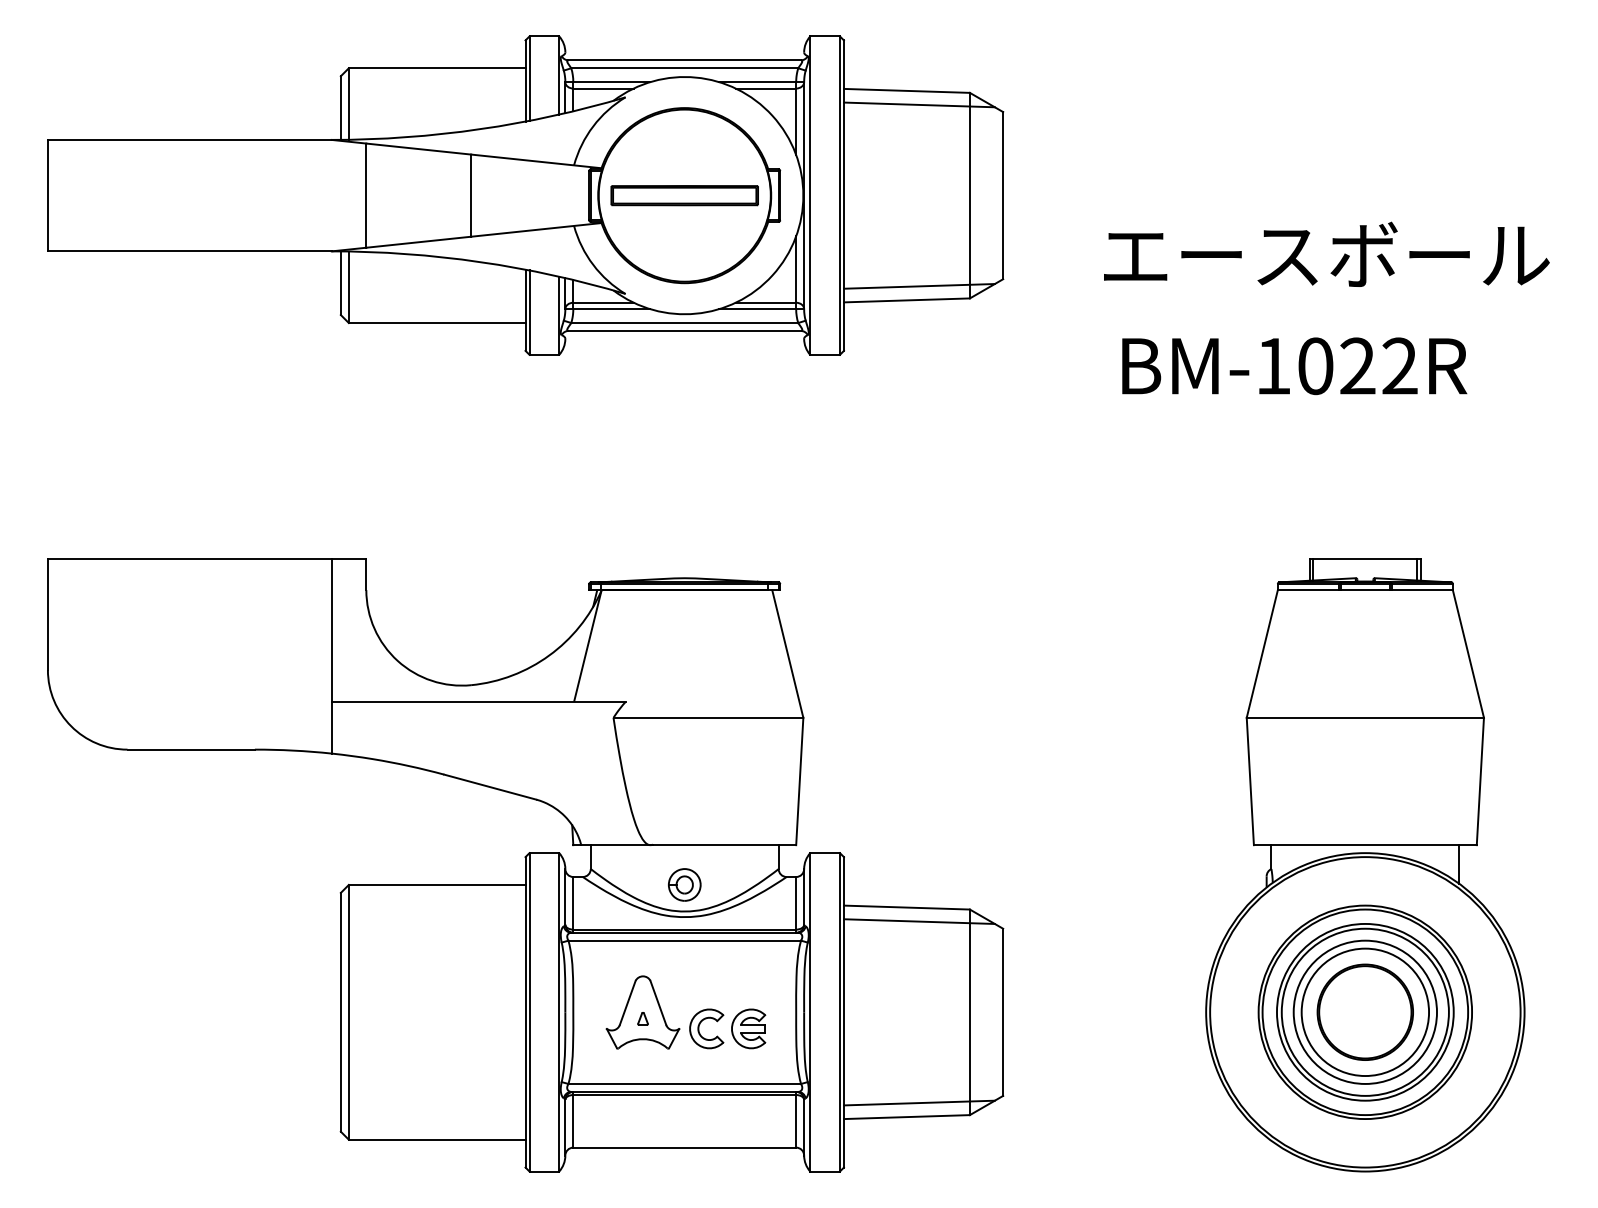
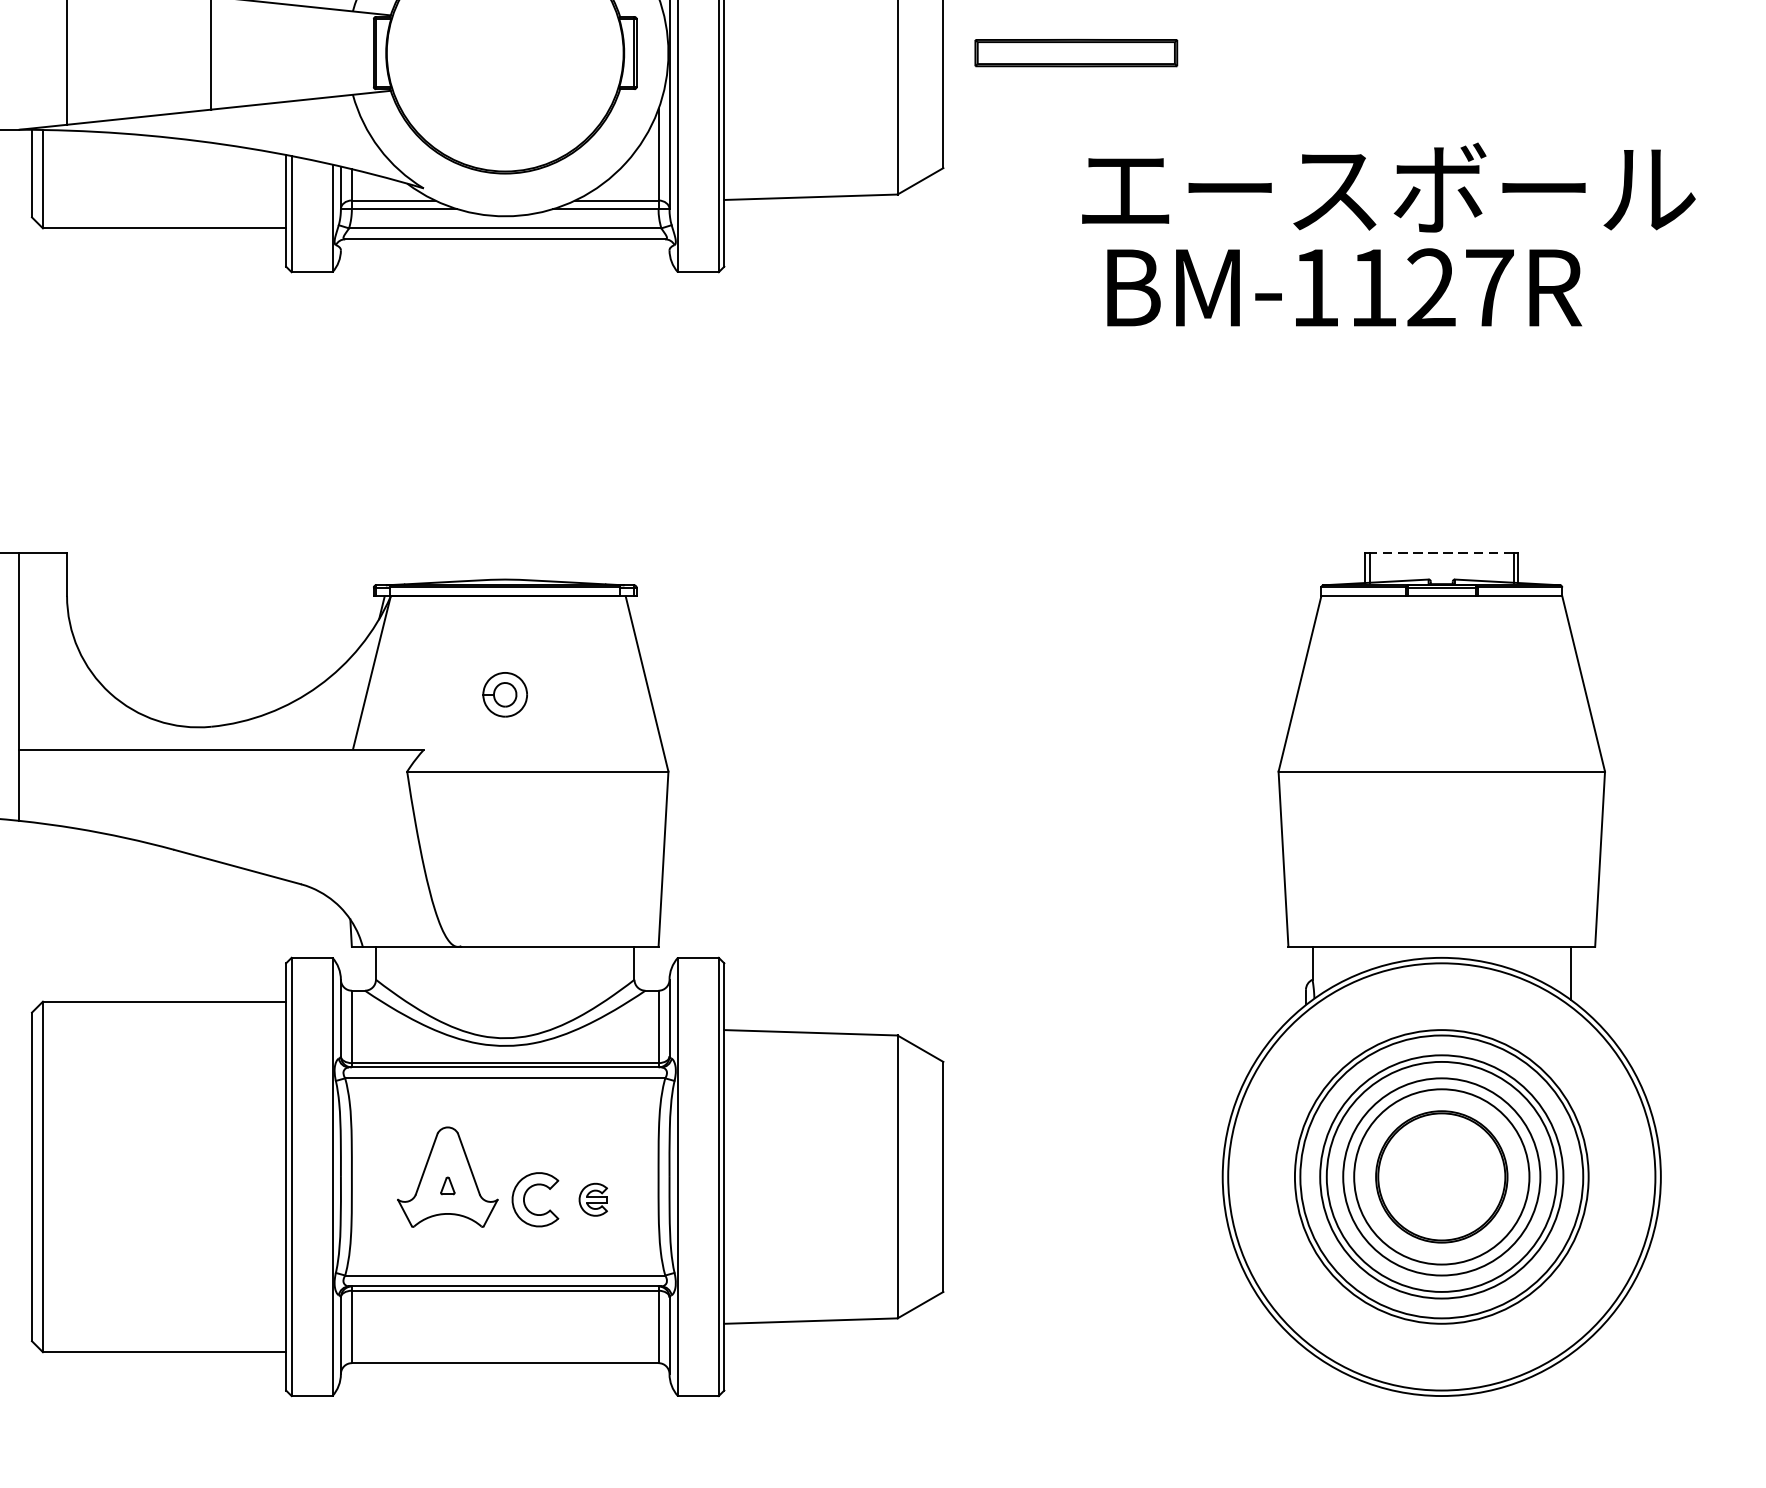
part: (684, 195) -> (1075, 52), moved
text: (1326, 253) -> (1388, 186), moved
line: (918, 286) -> (826, 178), removed
text: (1357, 366) -> (1430, 288), BM-1022R -> BM-1127R
line: (1364, 558) -> (1440, 552), solid -> dashed
part: (684, 884) -> (504, 694), moved
line: (918, 921) -> (826, 1051), removed
part: (748, 1028) -> (592, 1199), size x0.6
line: (918, 1102) -> (826, 1301), removed

